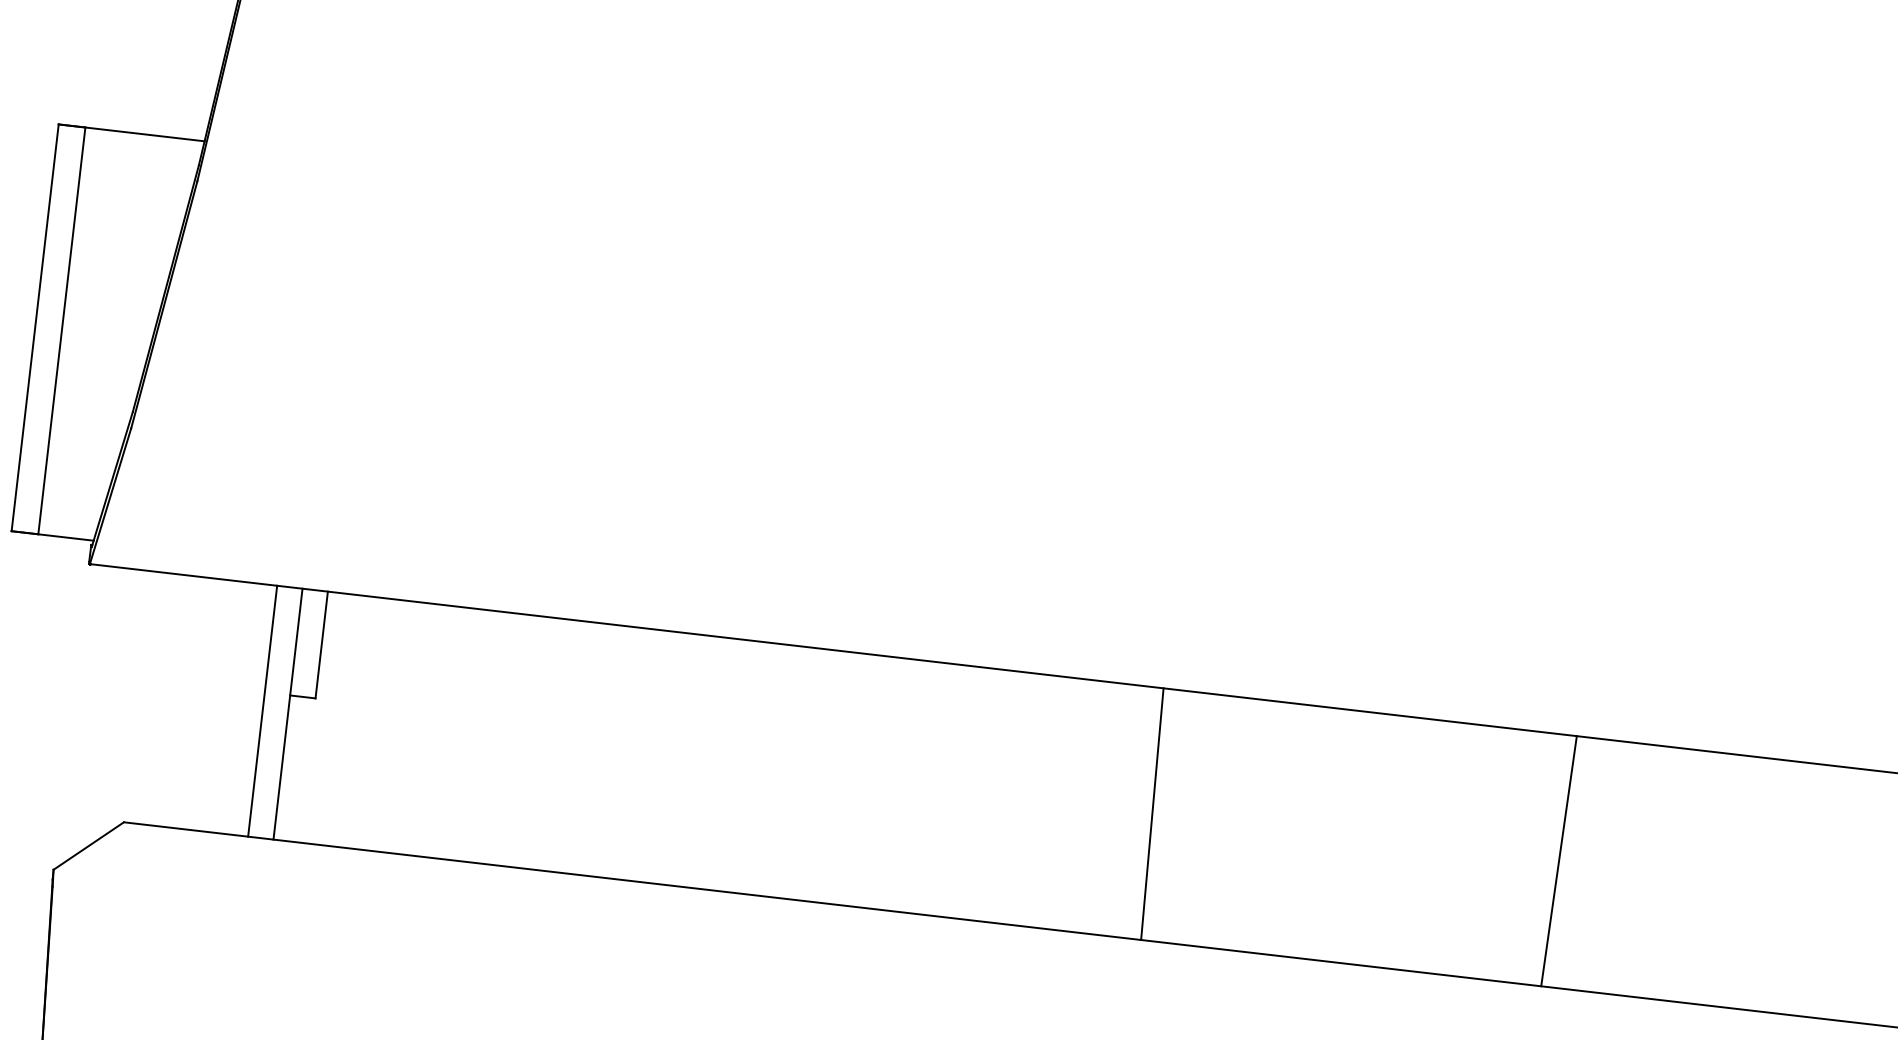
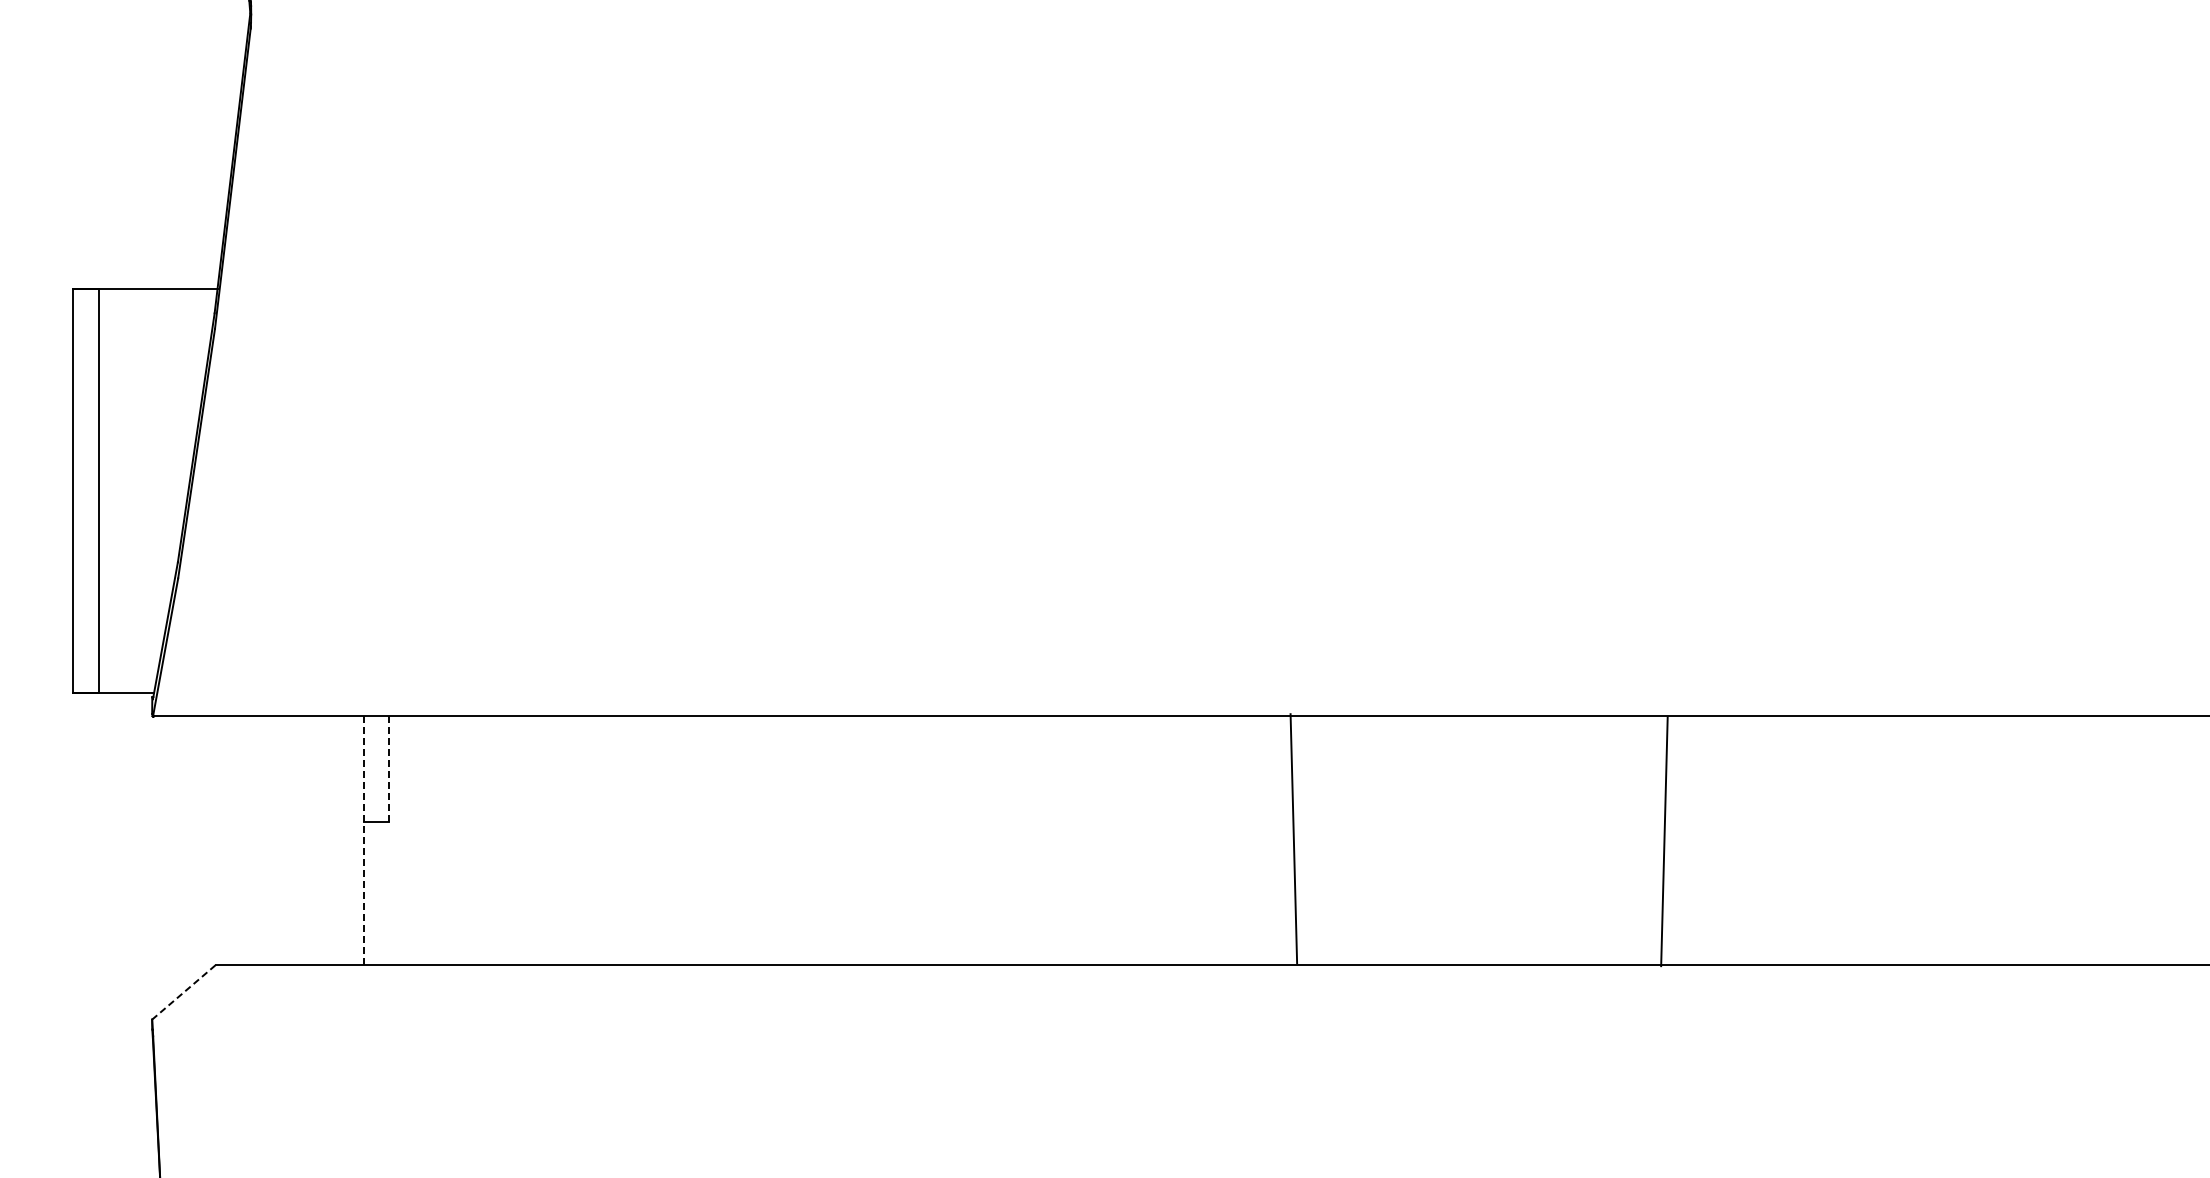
line: (321, 645) -> (389, 769), solid -> dashed
line: (262, 711) -> (338, 840), removed
line: (288, 714) -> (364, 840), solid -> dashed
line: (1152, 813) -> (1293, 838), moved
line: (88, 846) -> (183, 992), solid -> dashed
line: (1559, 861) -> (1664, 841), moved

